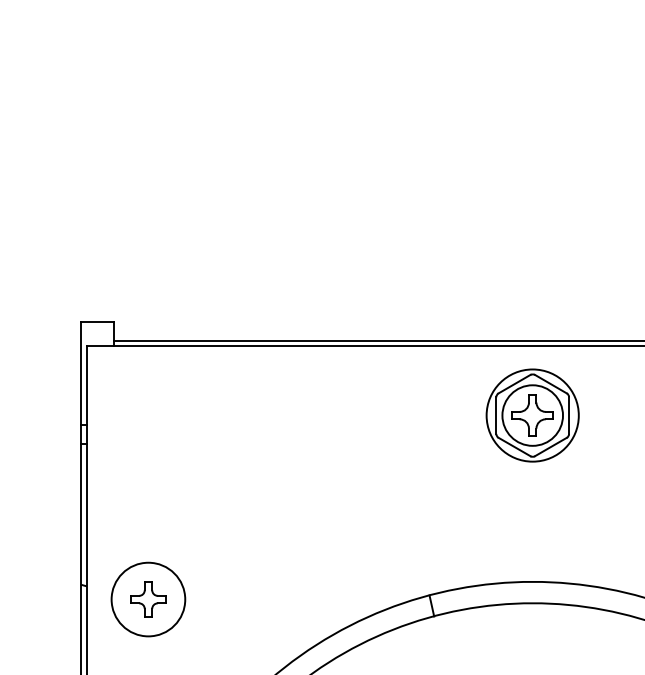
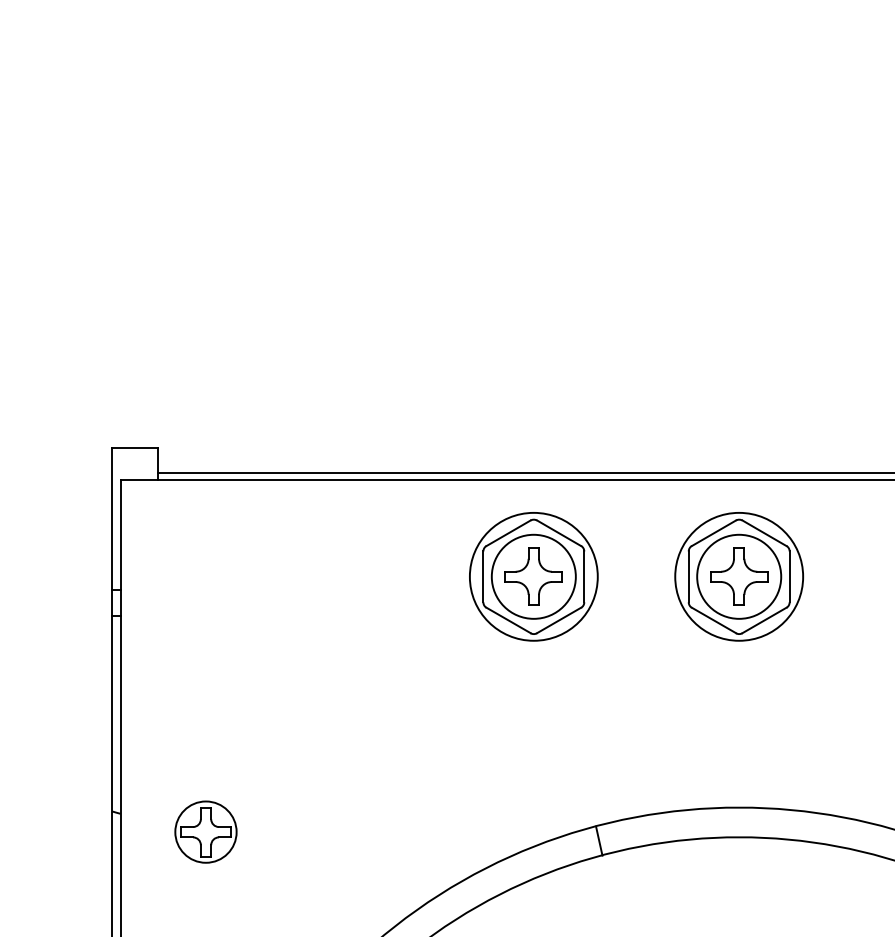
part: (384, 415) -> (533, 576), added
circle: (148, 599) -> (206, 832), size x0.6

